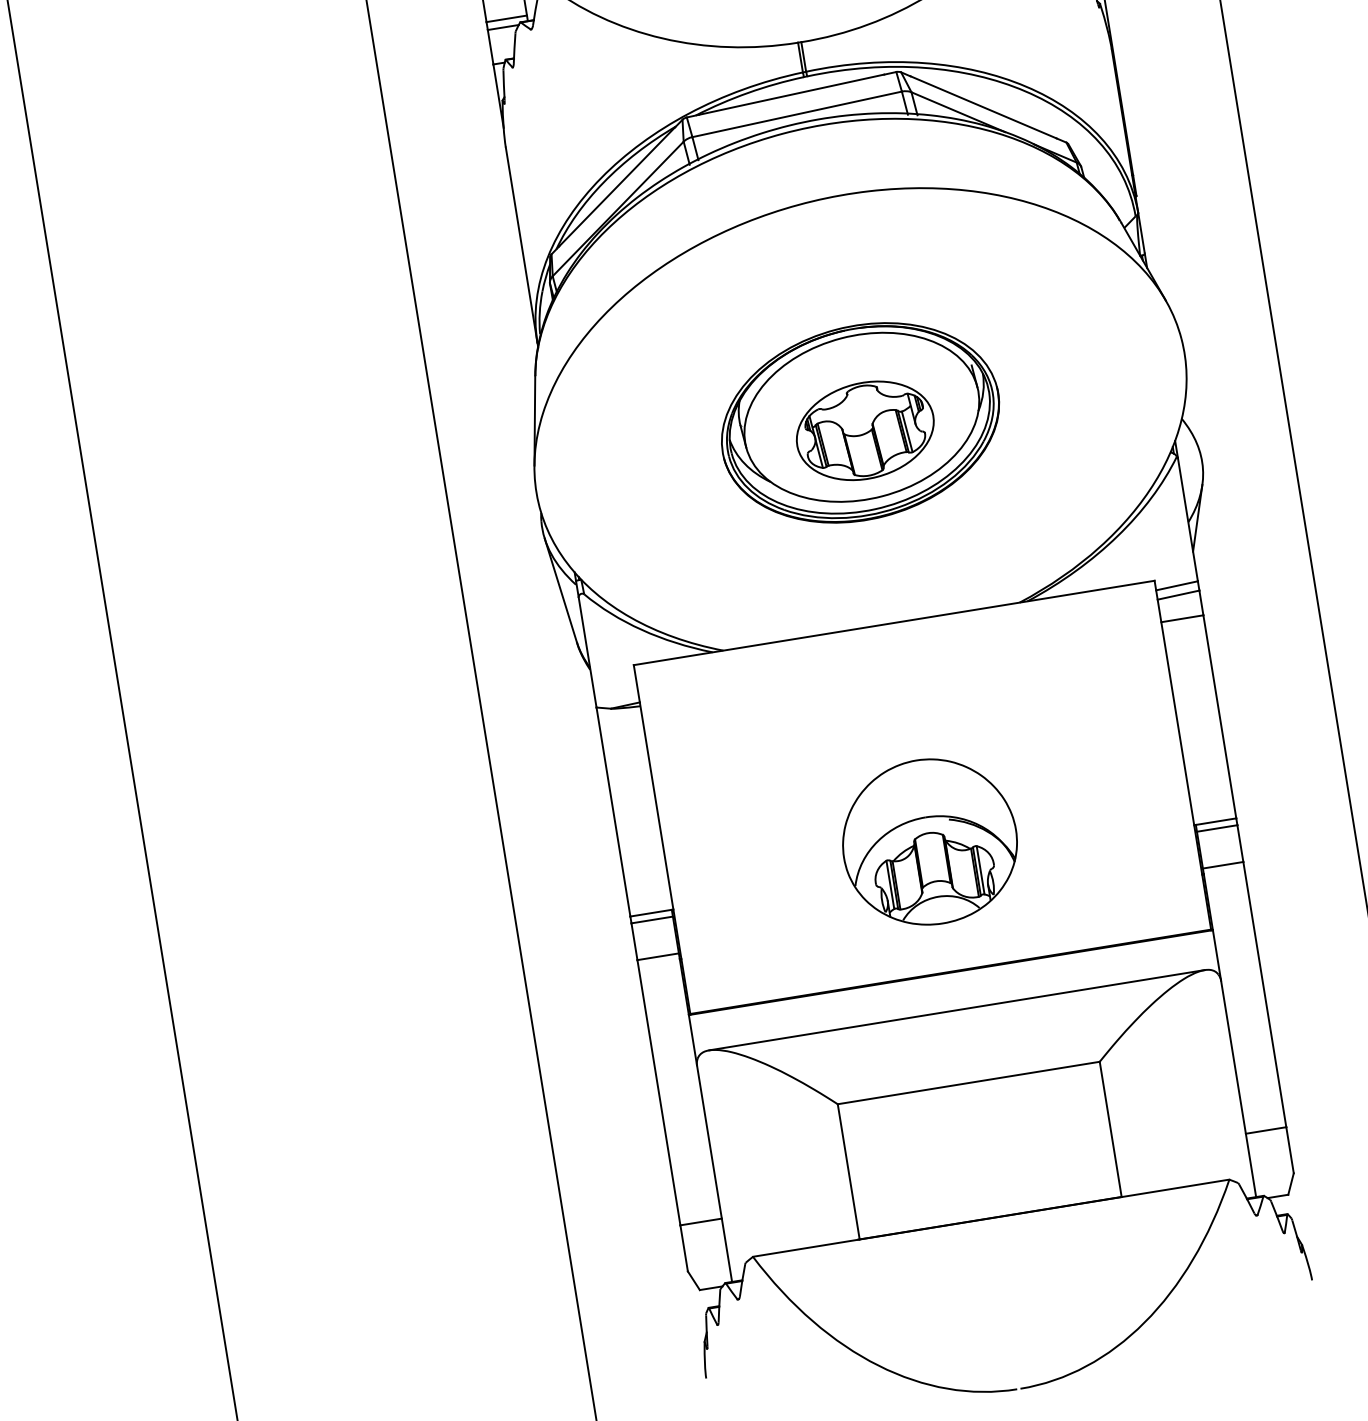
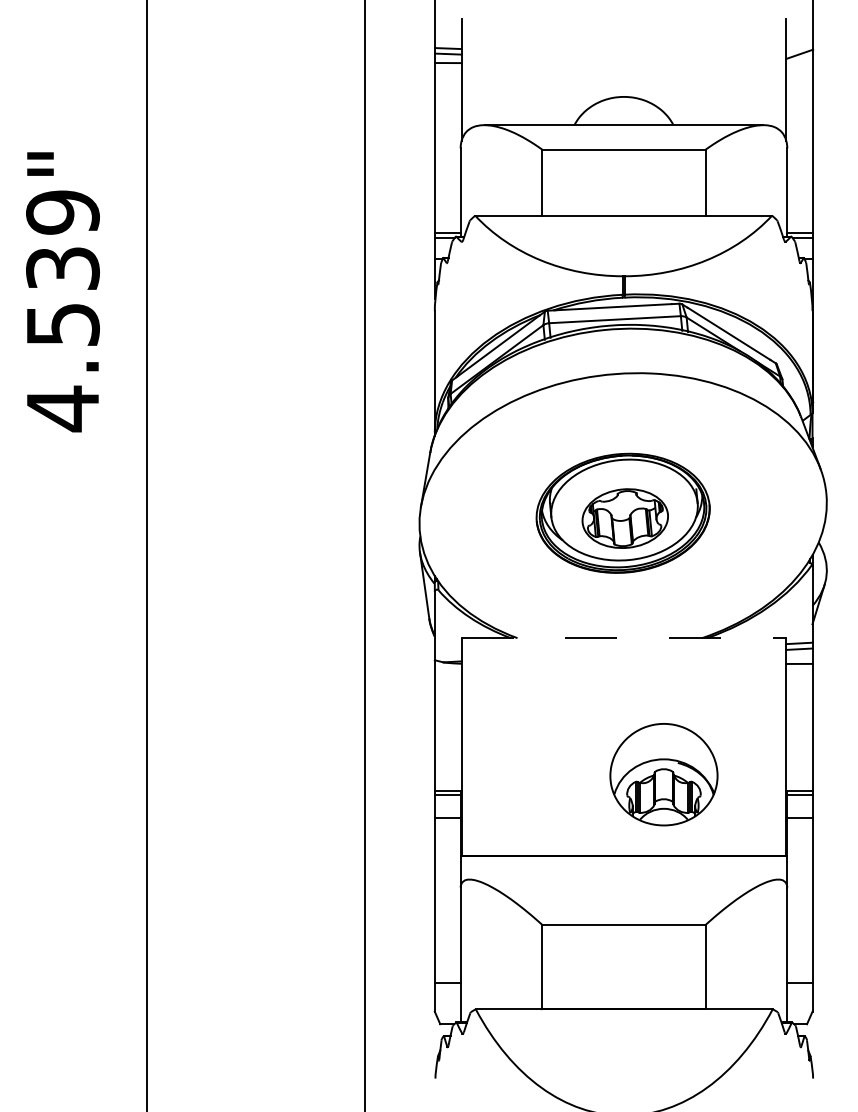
line: (895, 623) -> (624, 638), solid -> dashed
part: (928, 841) -> (663, 774), moved
line: (956, 1010) -> (623, 879), removed

